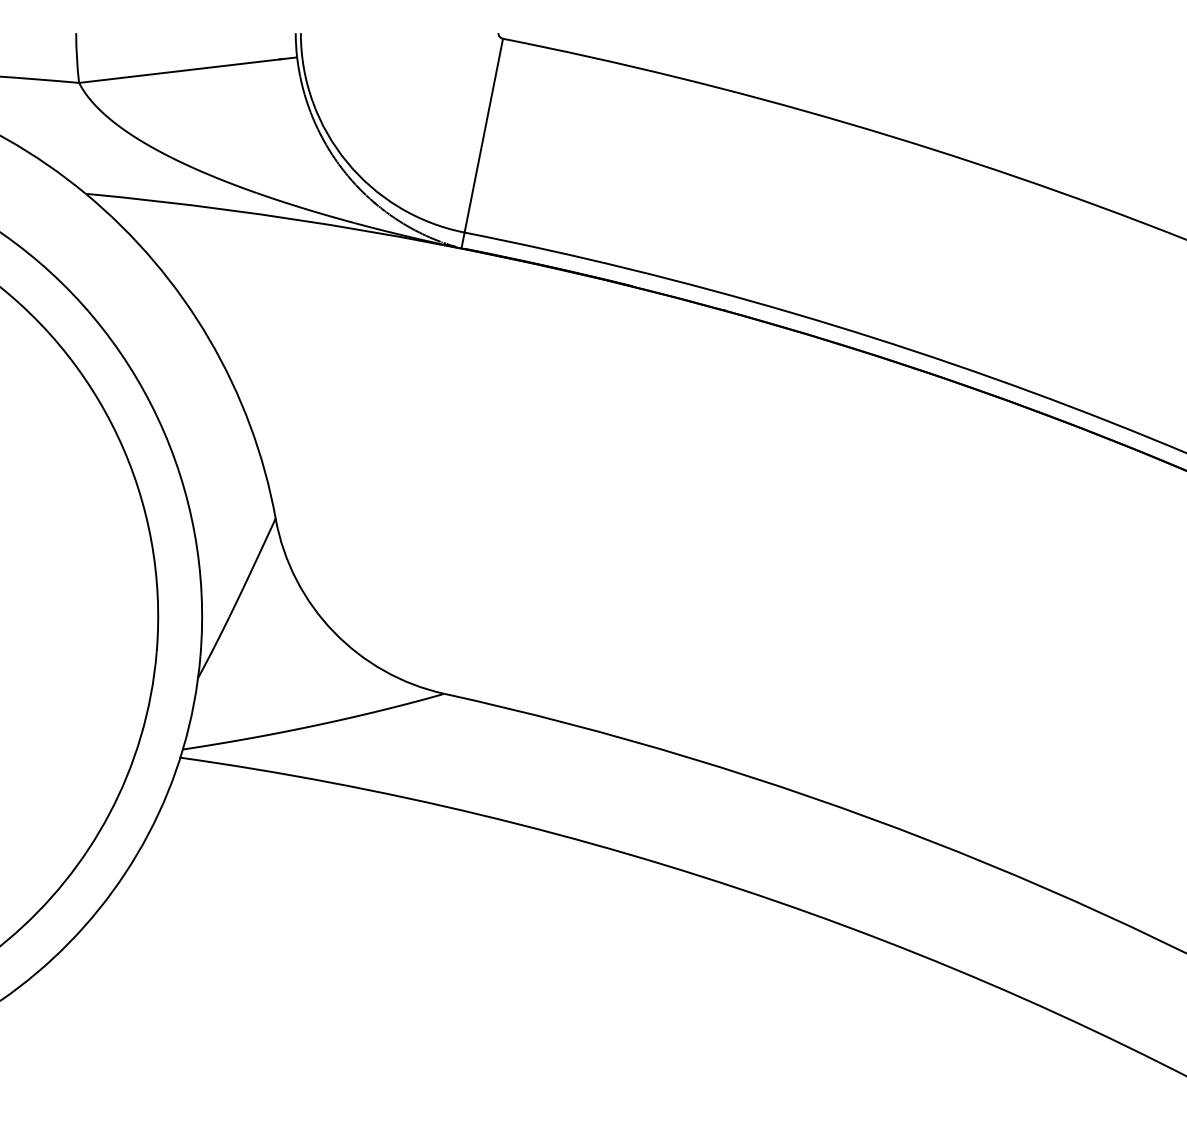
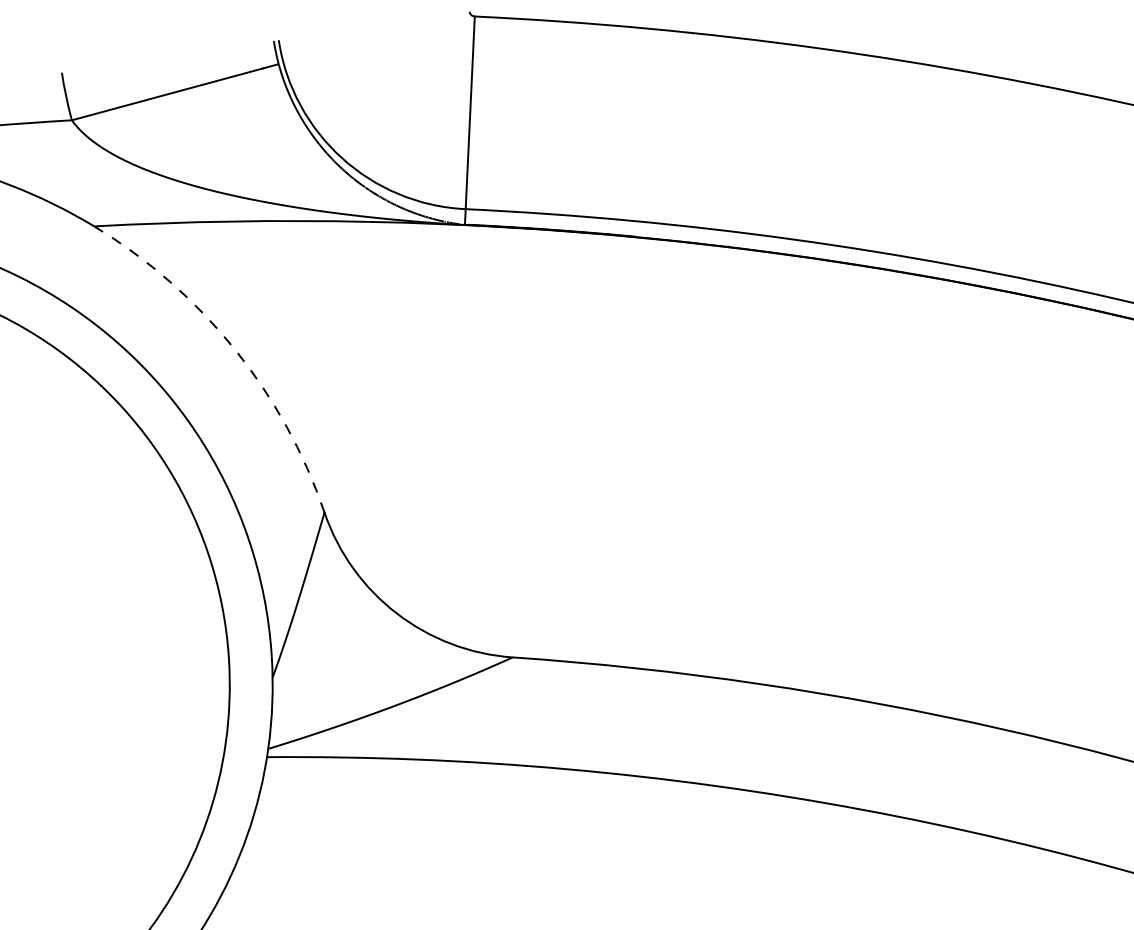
arc: (209, 339) -> (234, 349), solid -> dashed

